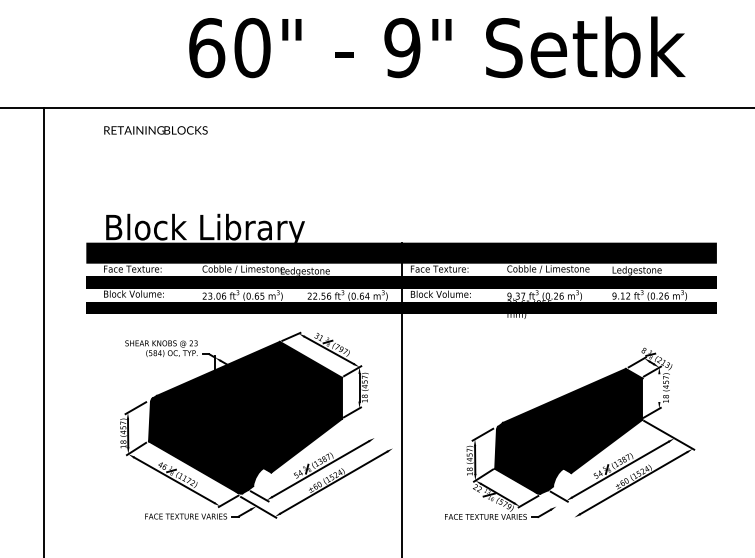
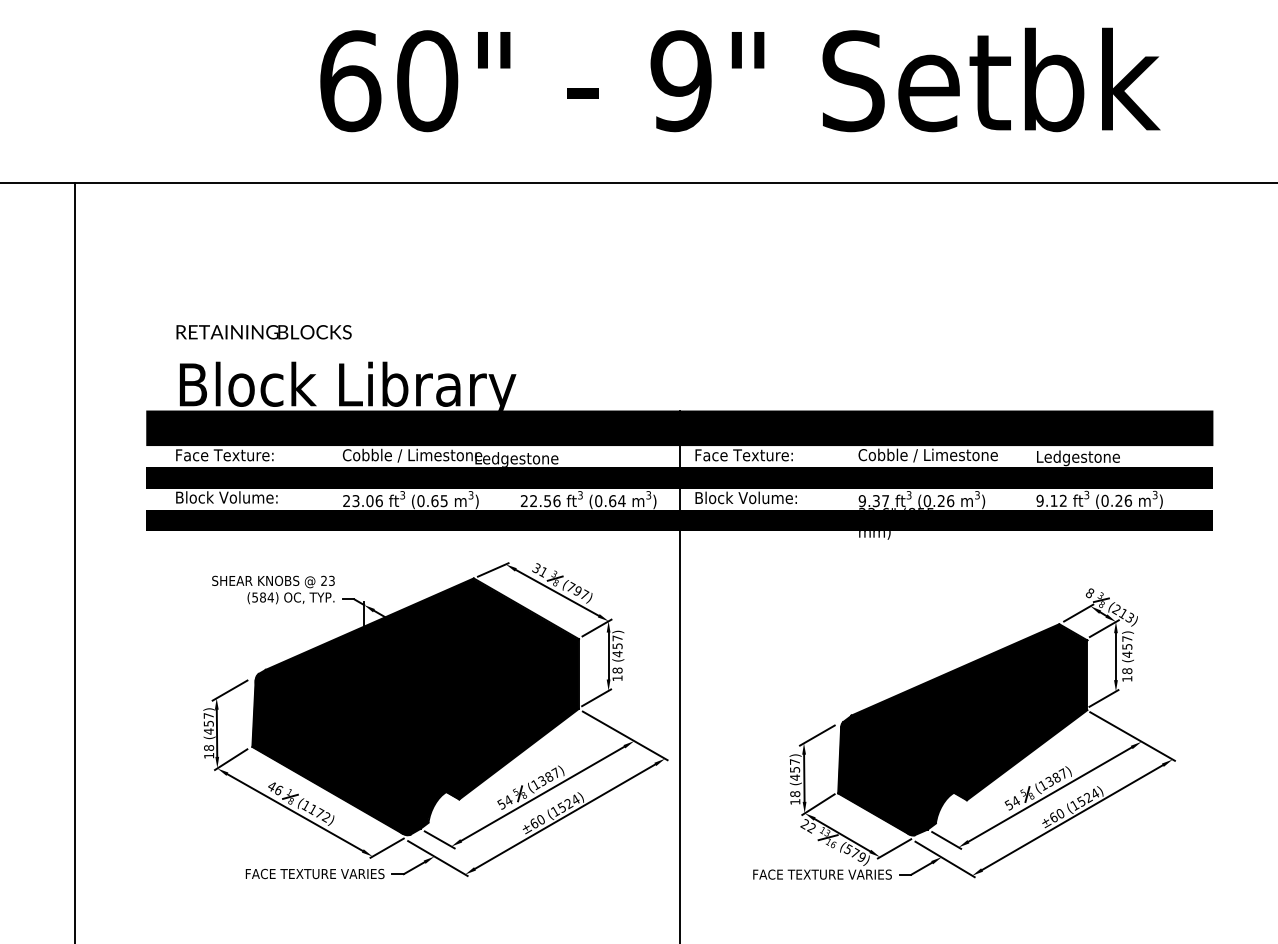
text: (155, 130) -> (263, 332), moved
line: (659, 387) -> (1116, 655), added
line: (369, 434) -> (625, 735), added
line: (557, 507) -> (943, 858), added

